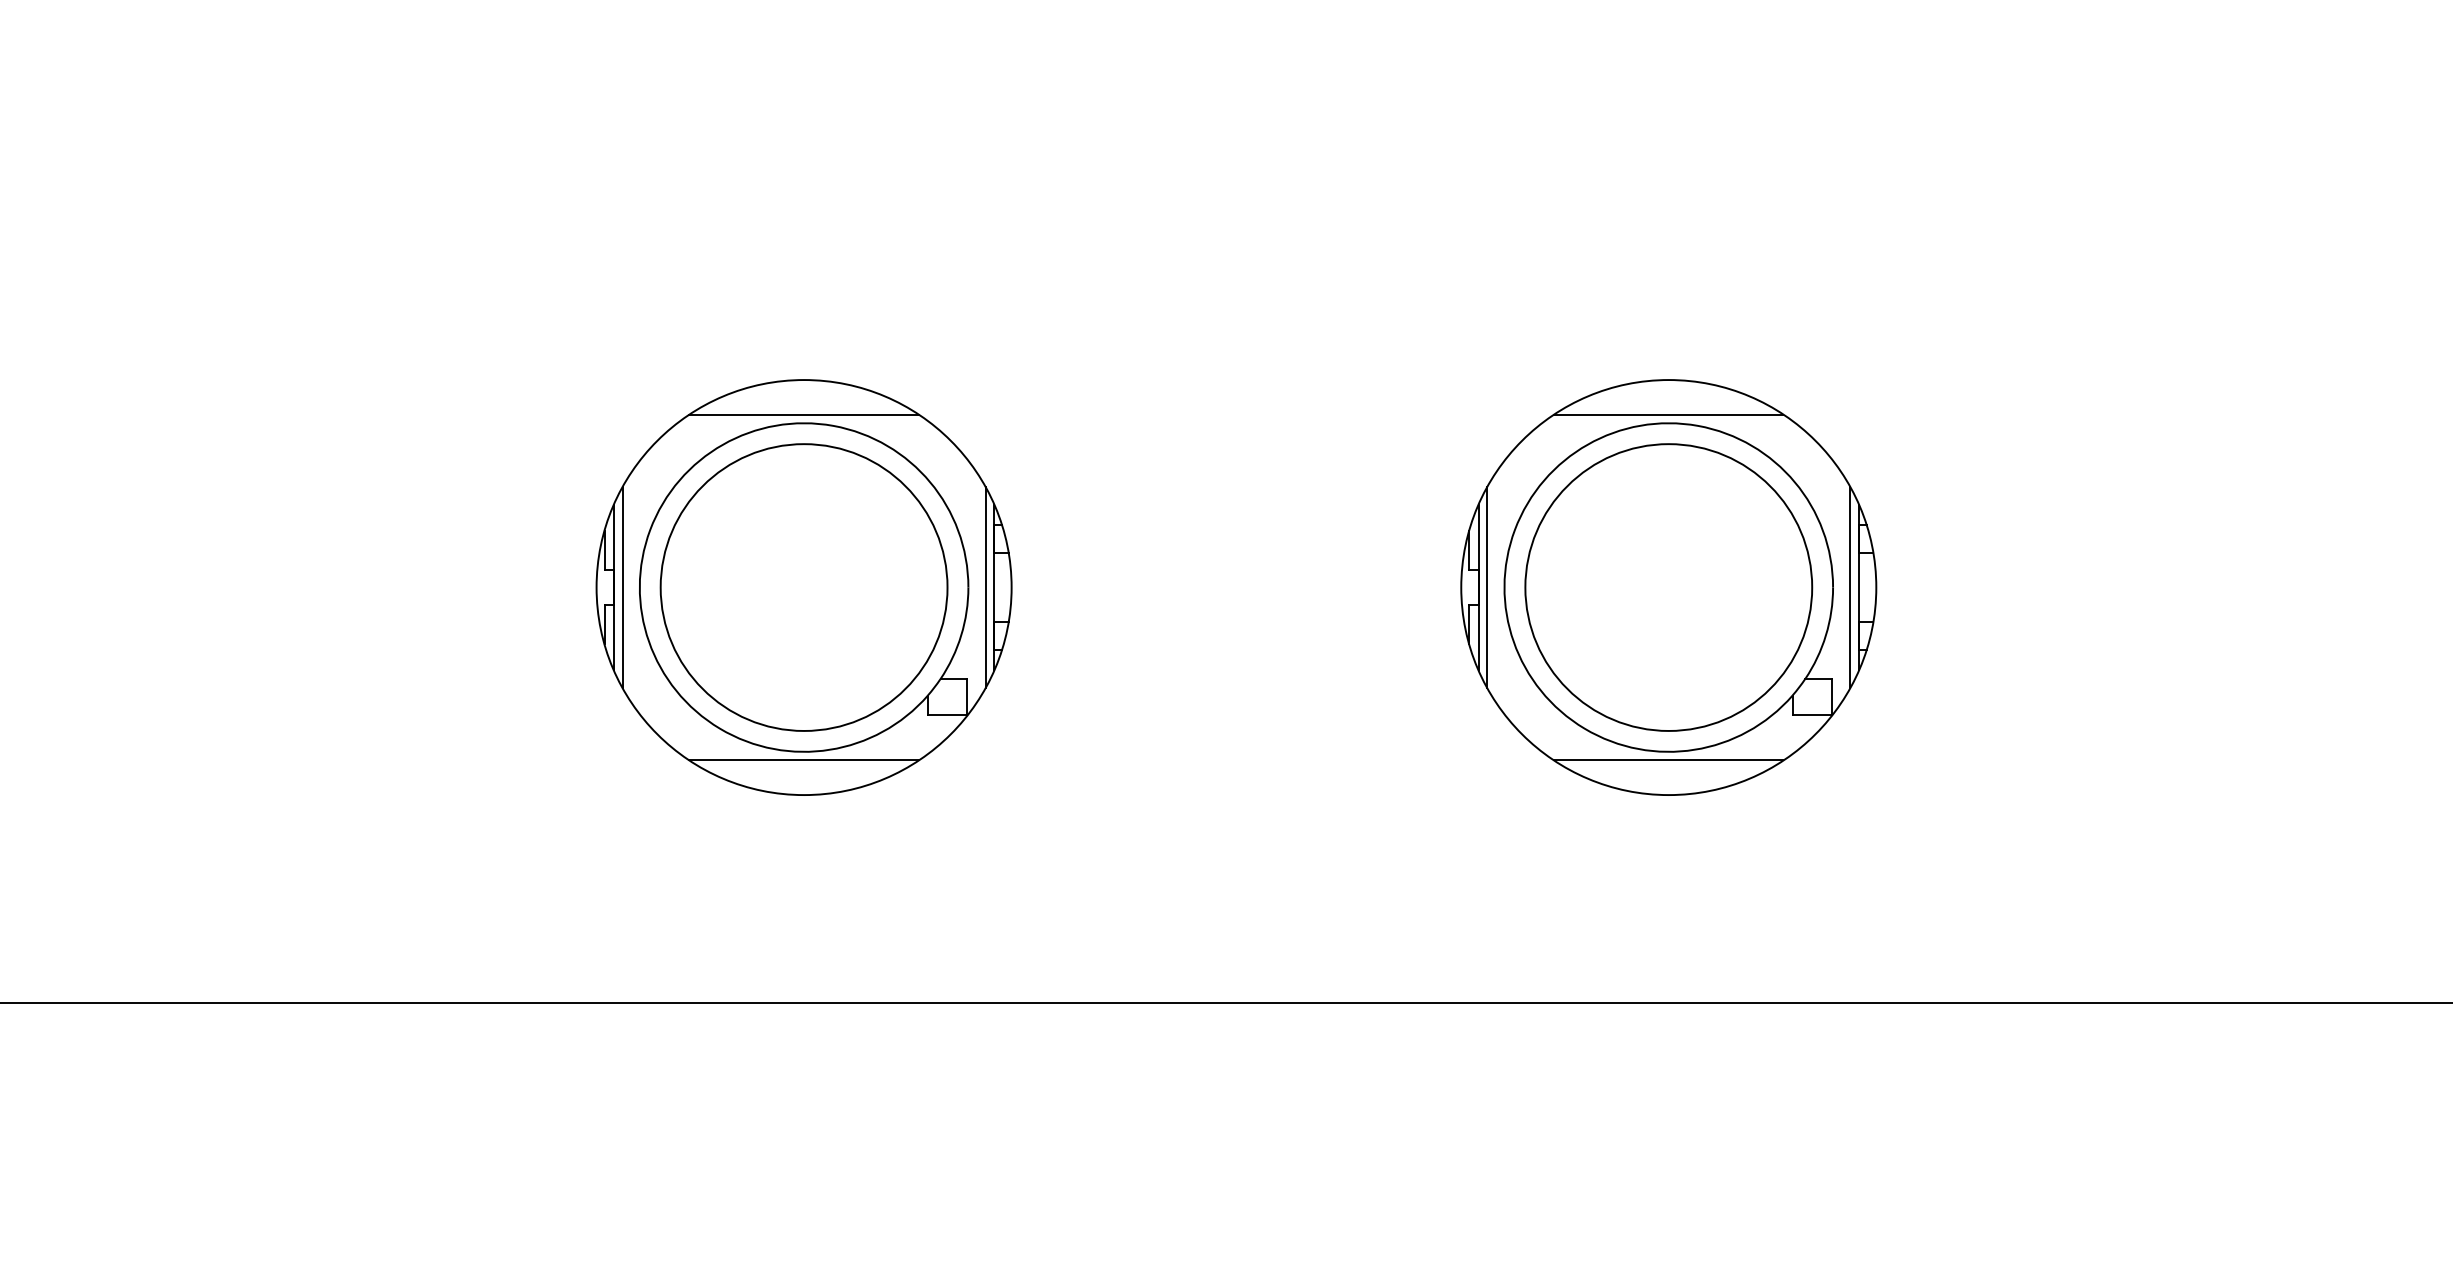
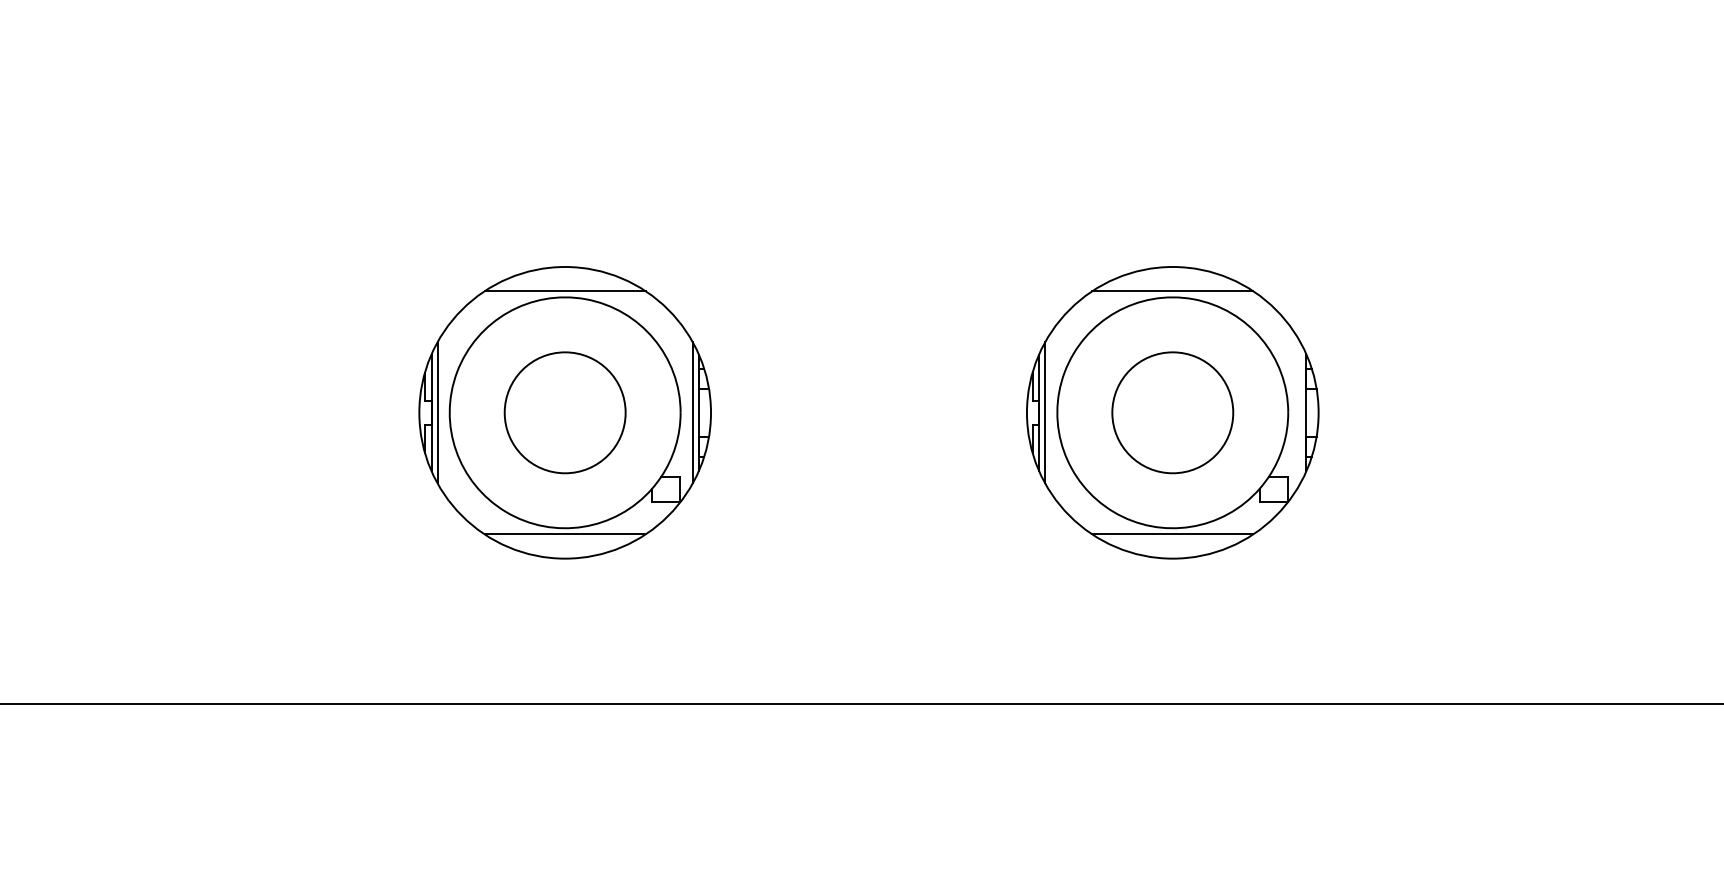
circle: (803, 587) -> (564, 412), size x0.6
circle: (1668, 587) -> (1172, 412), size x0.6
line: (1850, 587) -> (1300, 412), removed

